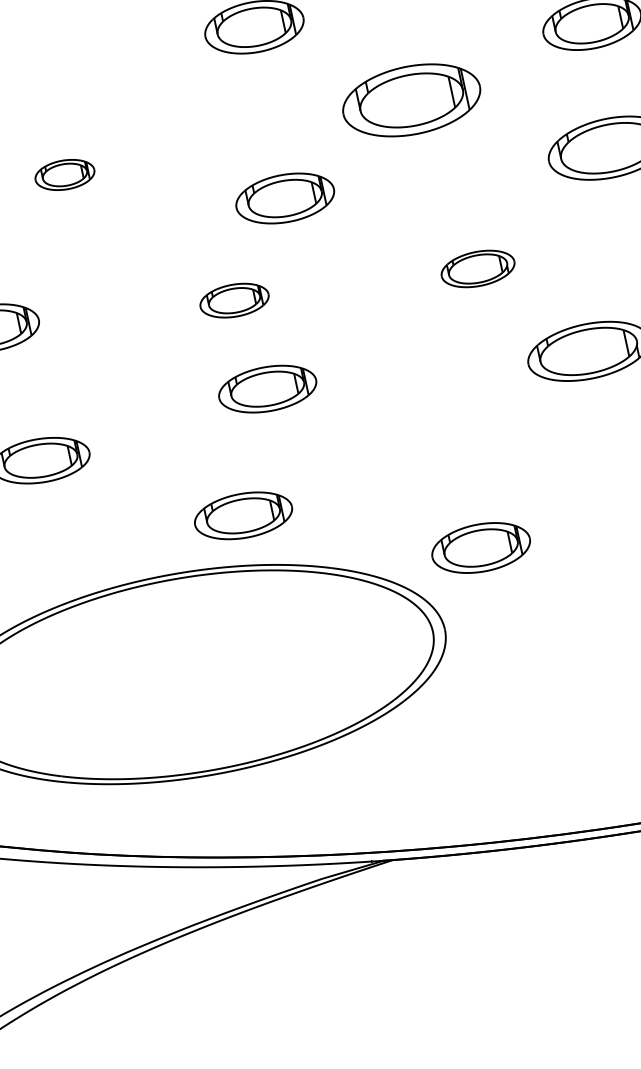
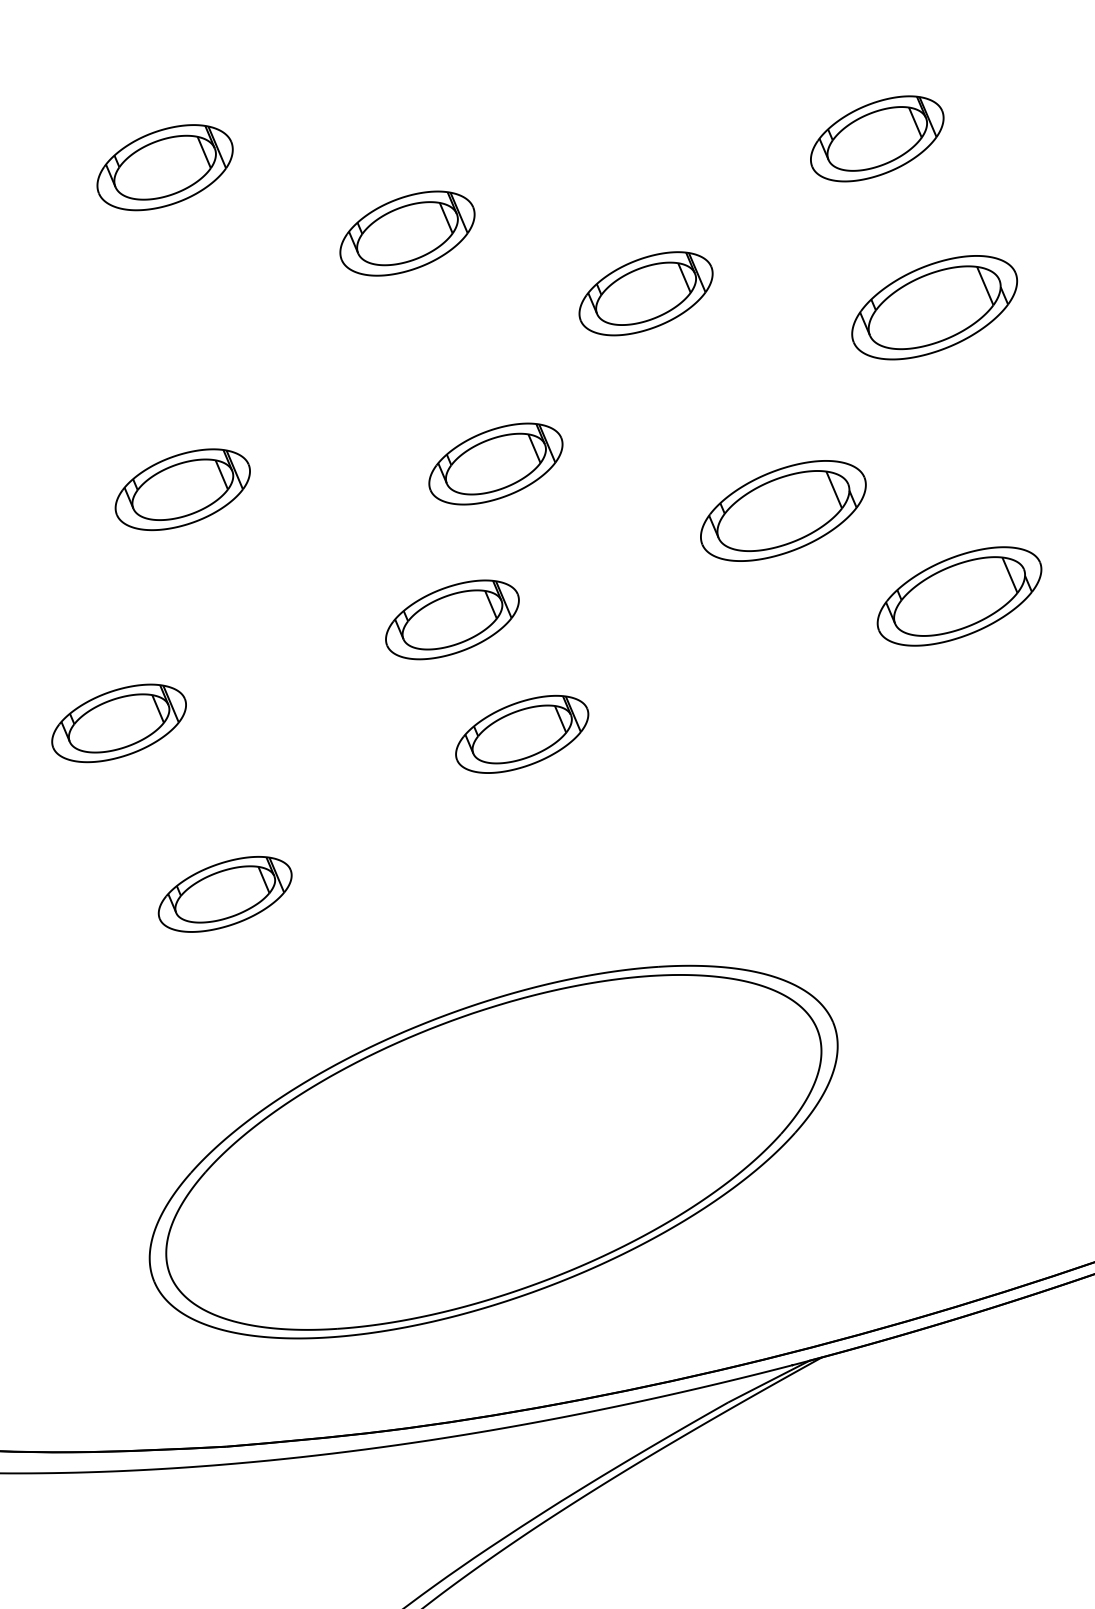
part: (411, 100) -> (645, 293), size x0.71
part: (64, 174) -> (182, 489), size x1.67
part: (478, 268) -> (783, 510), size x1.67
part: (234, 300) -> (452, 619), size x1.43
part: (243, 515) -> (522, 916), removed
part: (480, 547) -> (861, 898), removed

